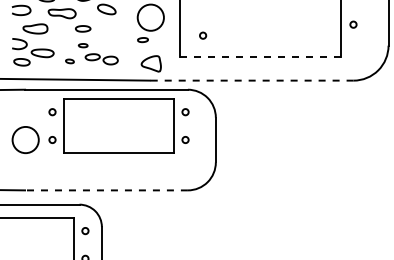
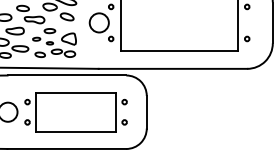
circle: (353, 24) -> (247, 38), moved
circle: (203, 35) -> (111, 38), moved
part: (142, 40) -> (36, 39), moved
line: (260, 56) -> (179, 51), dashed -> solid
part: (69, 61) -> (39, 54), size x1.67
part: (150, 63) -> (68, 38), moved
line: (251, 80) -> (172, 68), dashed -> solid
part: (118, 125) -> (75, 111), moved
line: (105, 190) -> (66, 149), dashed -> solid

